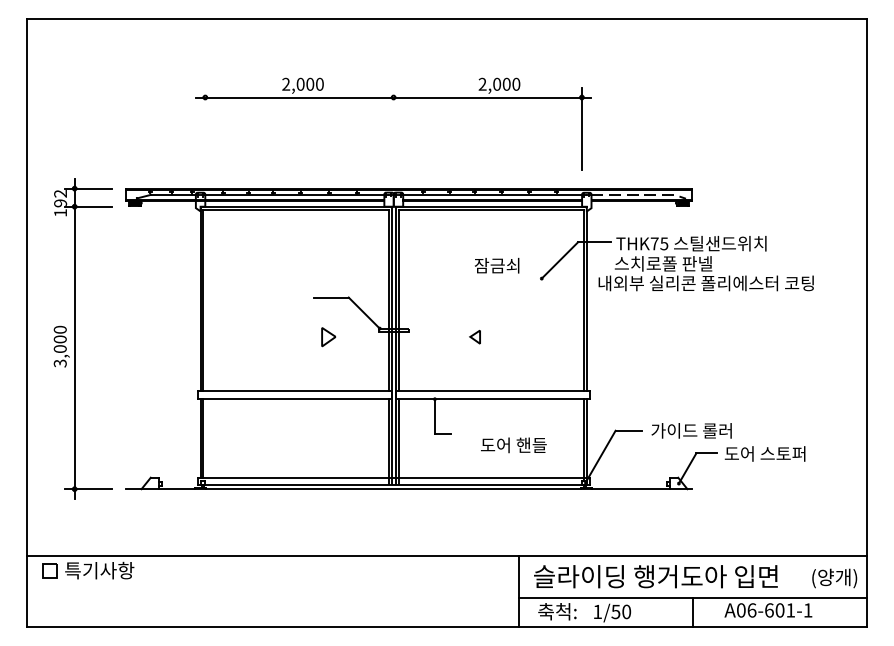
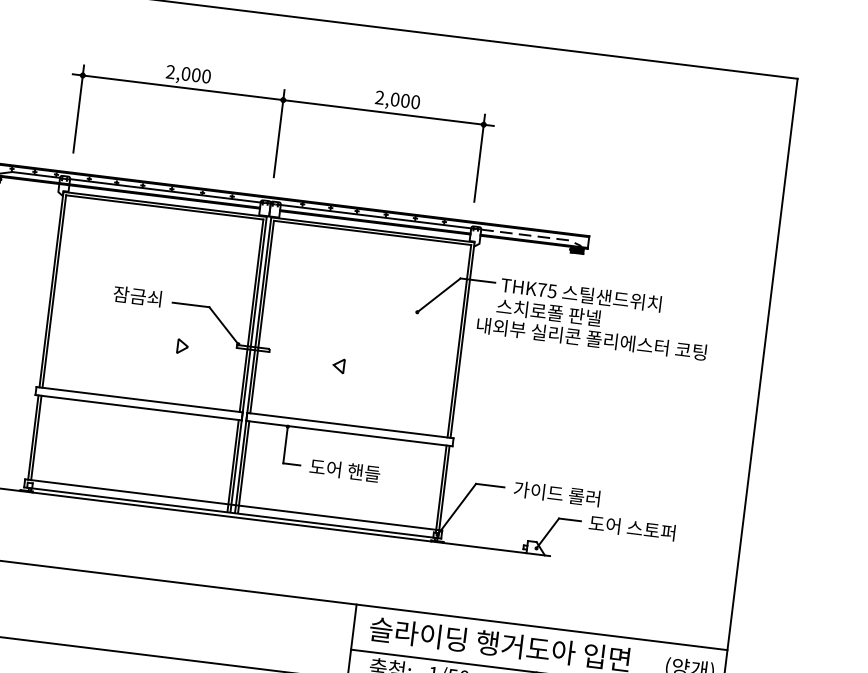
line: (205, 128) -> (79, 108), added
line: (393, 128) -> (279, 133), added
text: (497, 265) -> (138, 296), moved
part: (328, 336) -> (182, 346), size x0.71
text: (513, 445) -> (344, 470), moved

